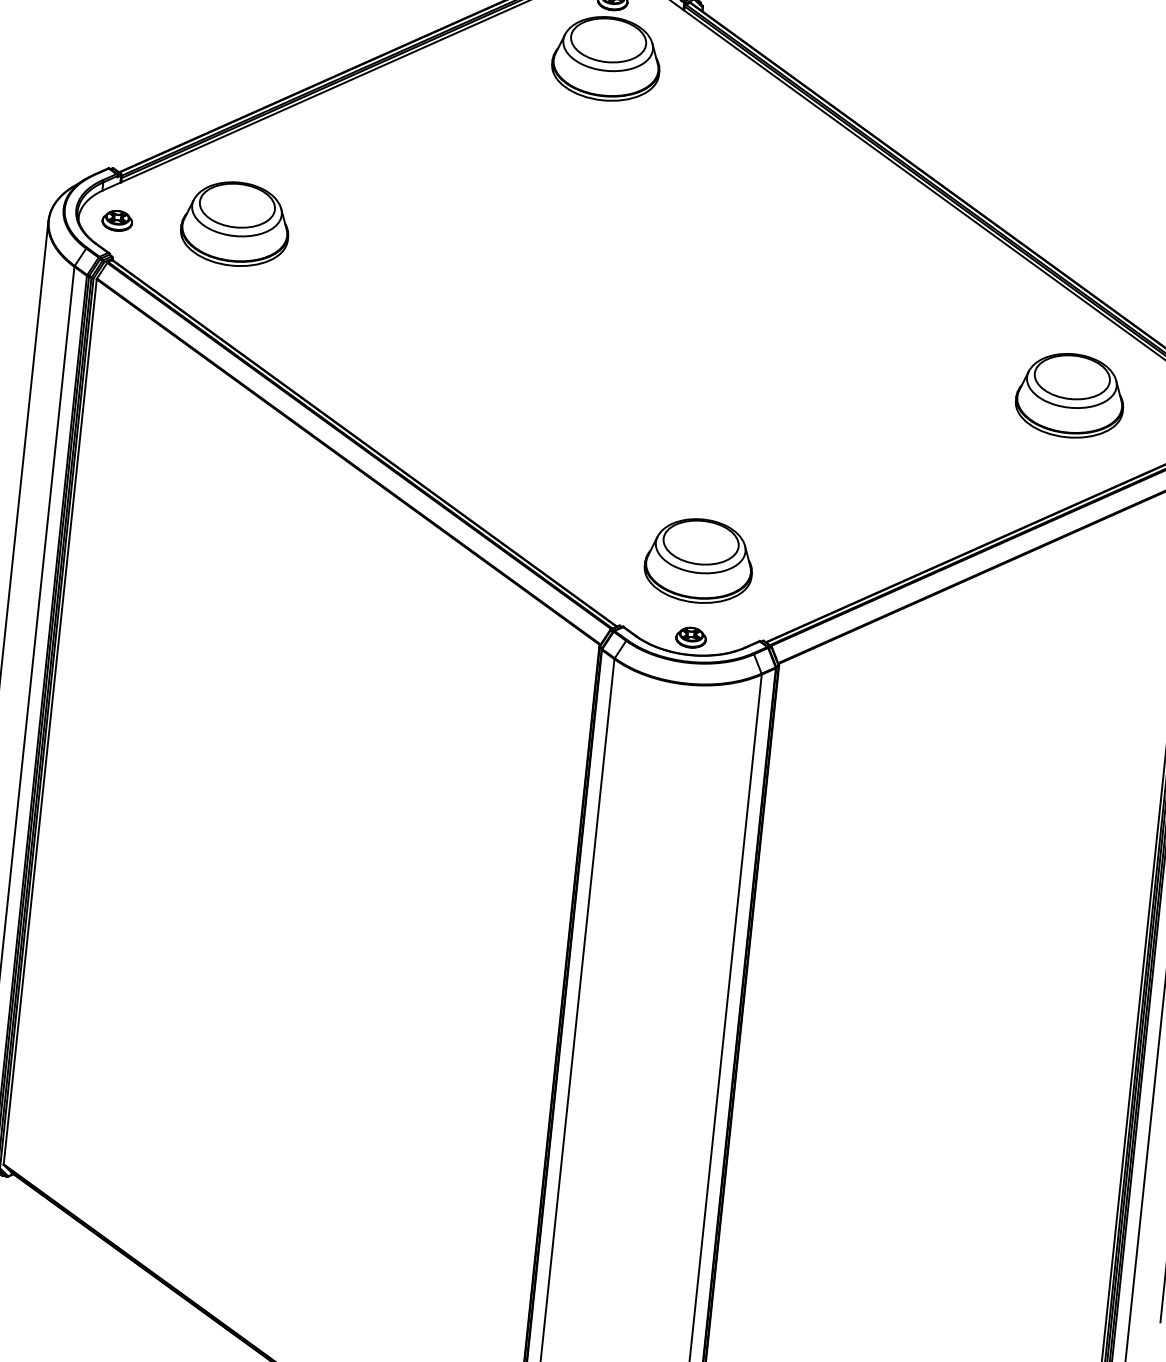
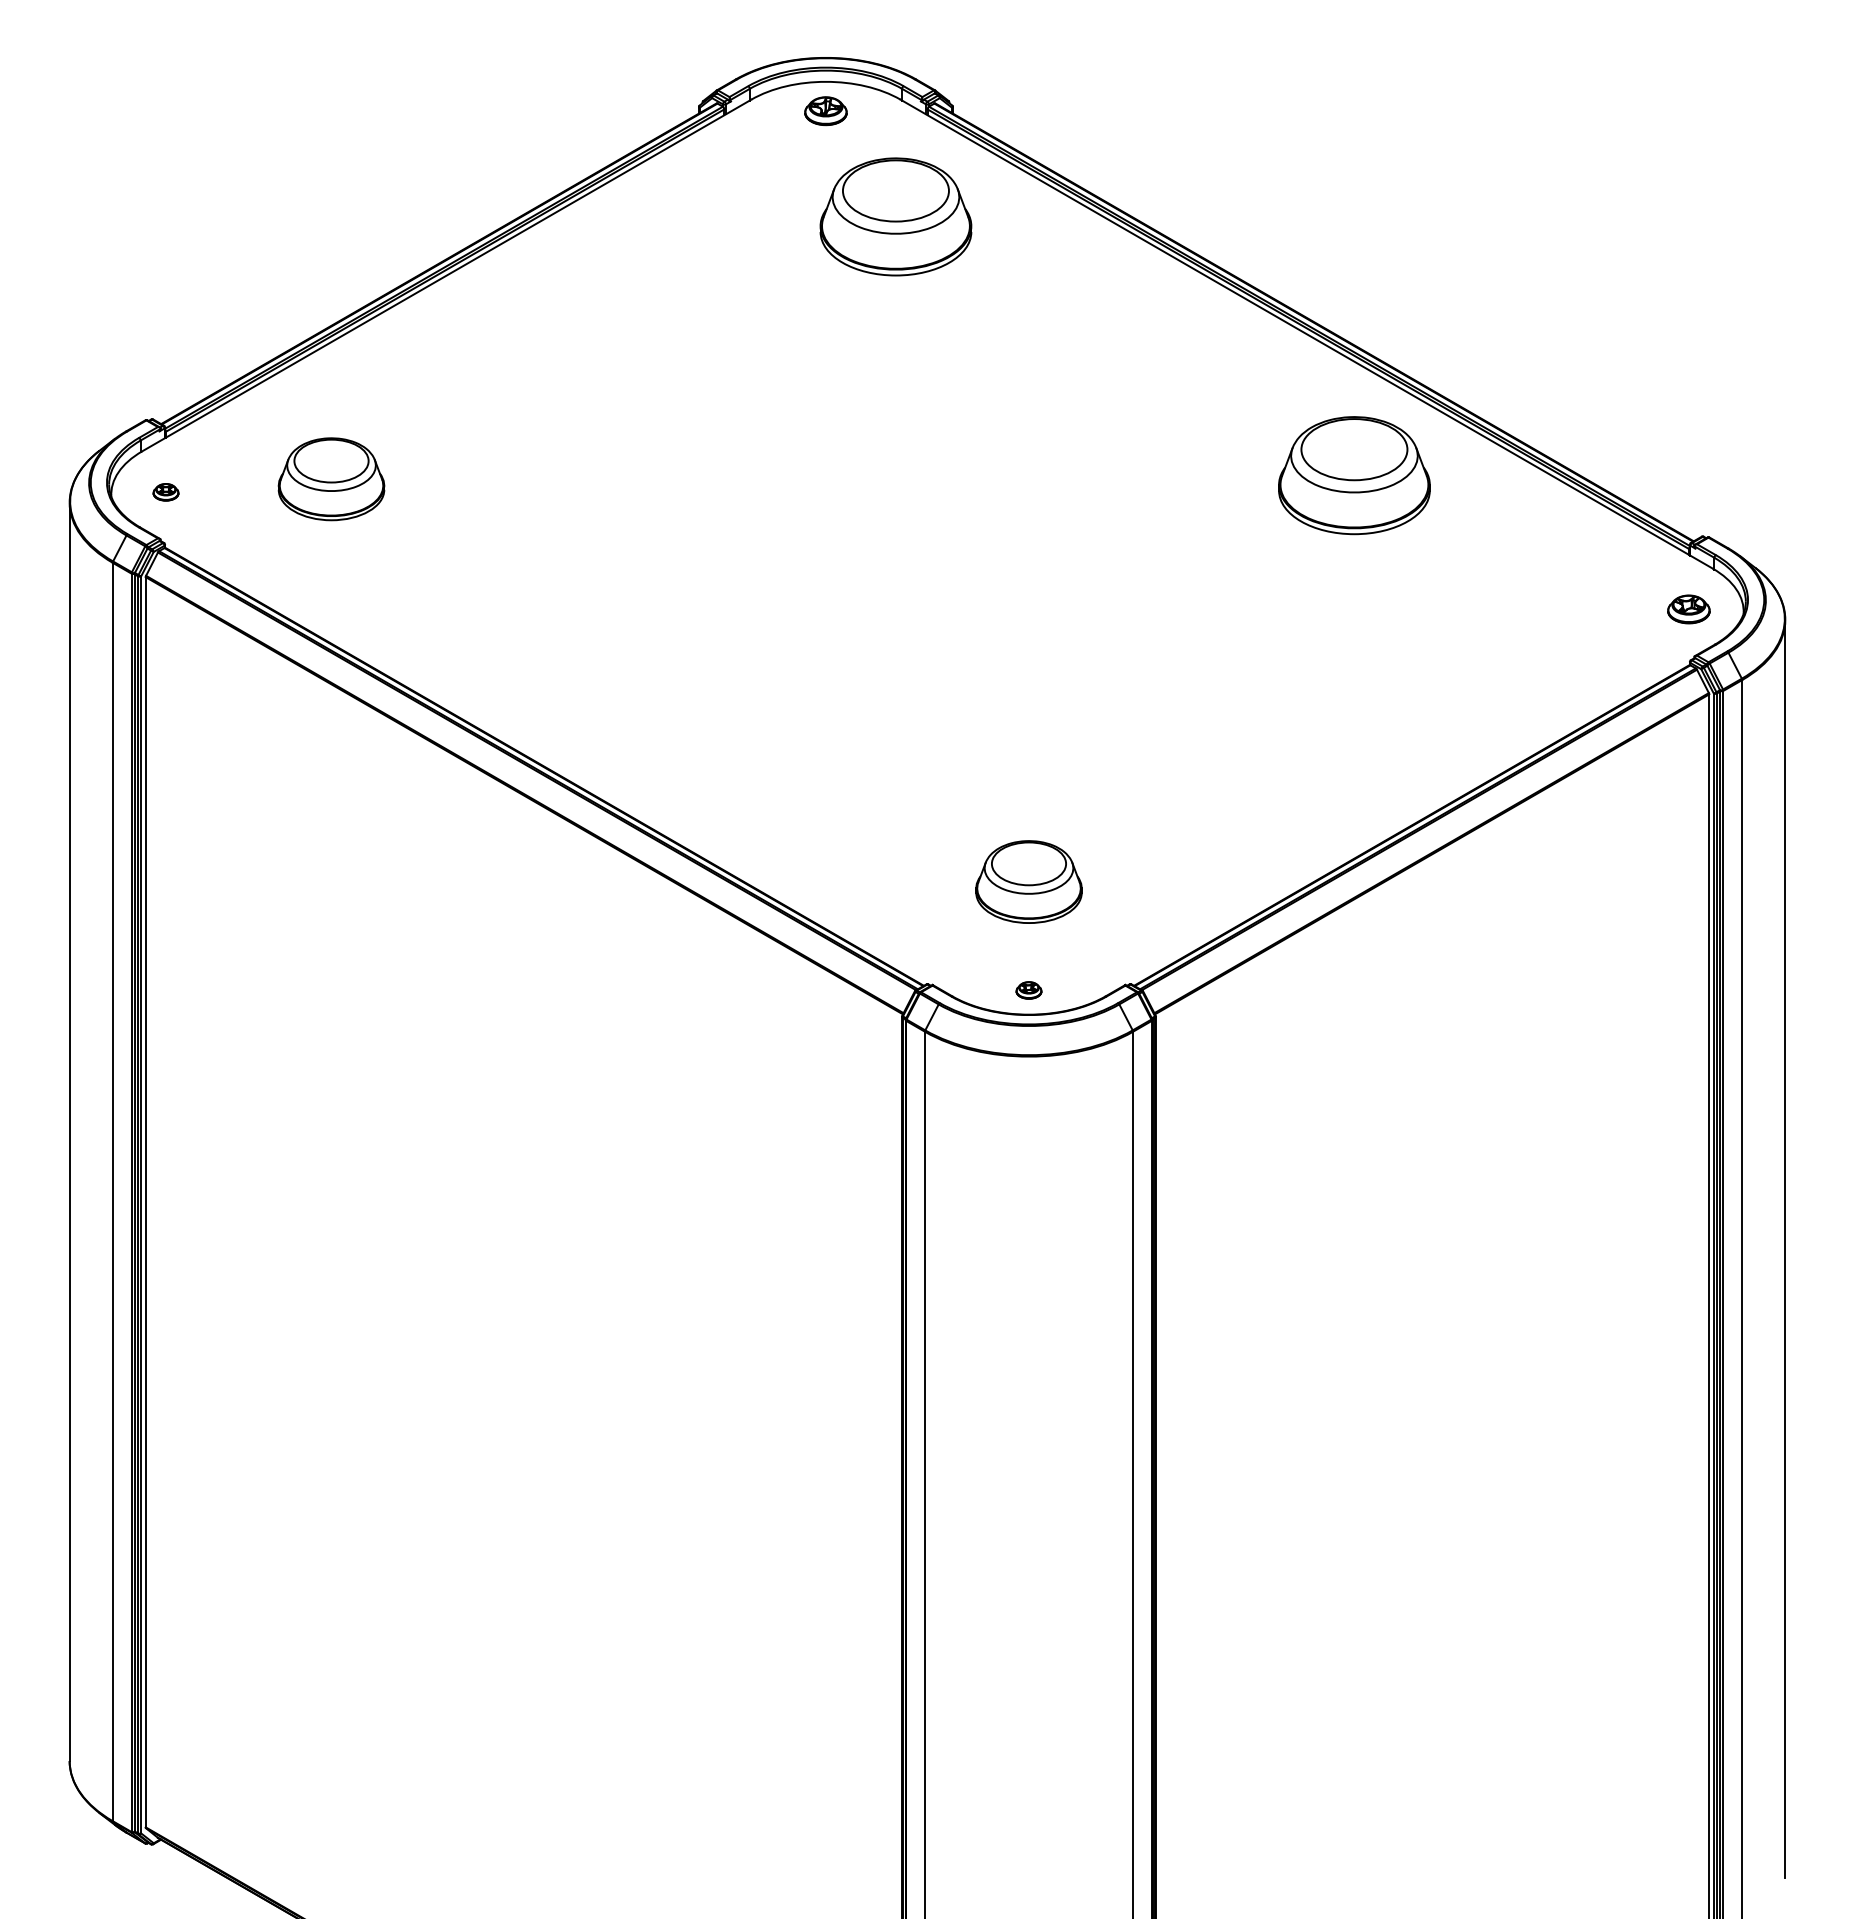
part: (606, 58) -> (895, 216), moved
part: (117, 221) -> (165, 492), size x0.6
part: (235, 223) -> (331, 478), size x0.7
part: (1070, 395) -> (1354, 475), moved
part: (698, 560) -> (1028, 881), size x0.7
part: (690, 637) -> (1028, 990), size x0.6

